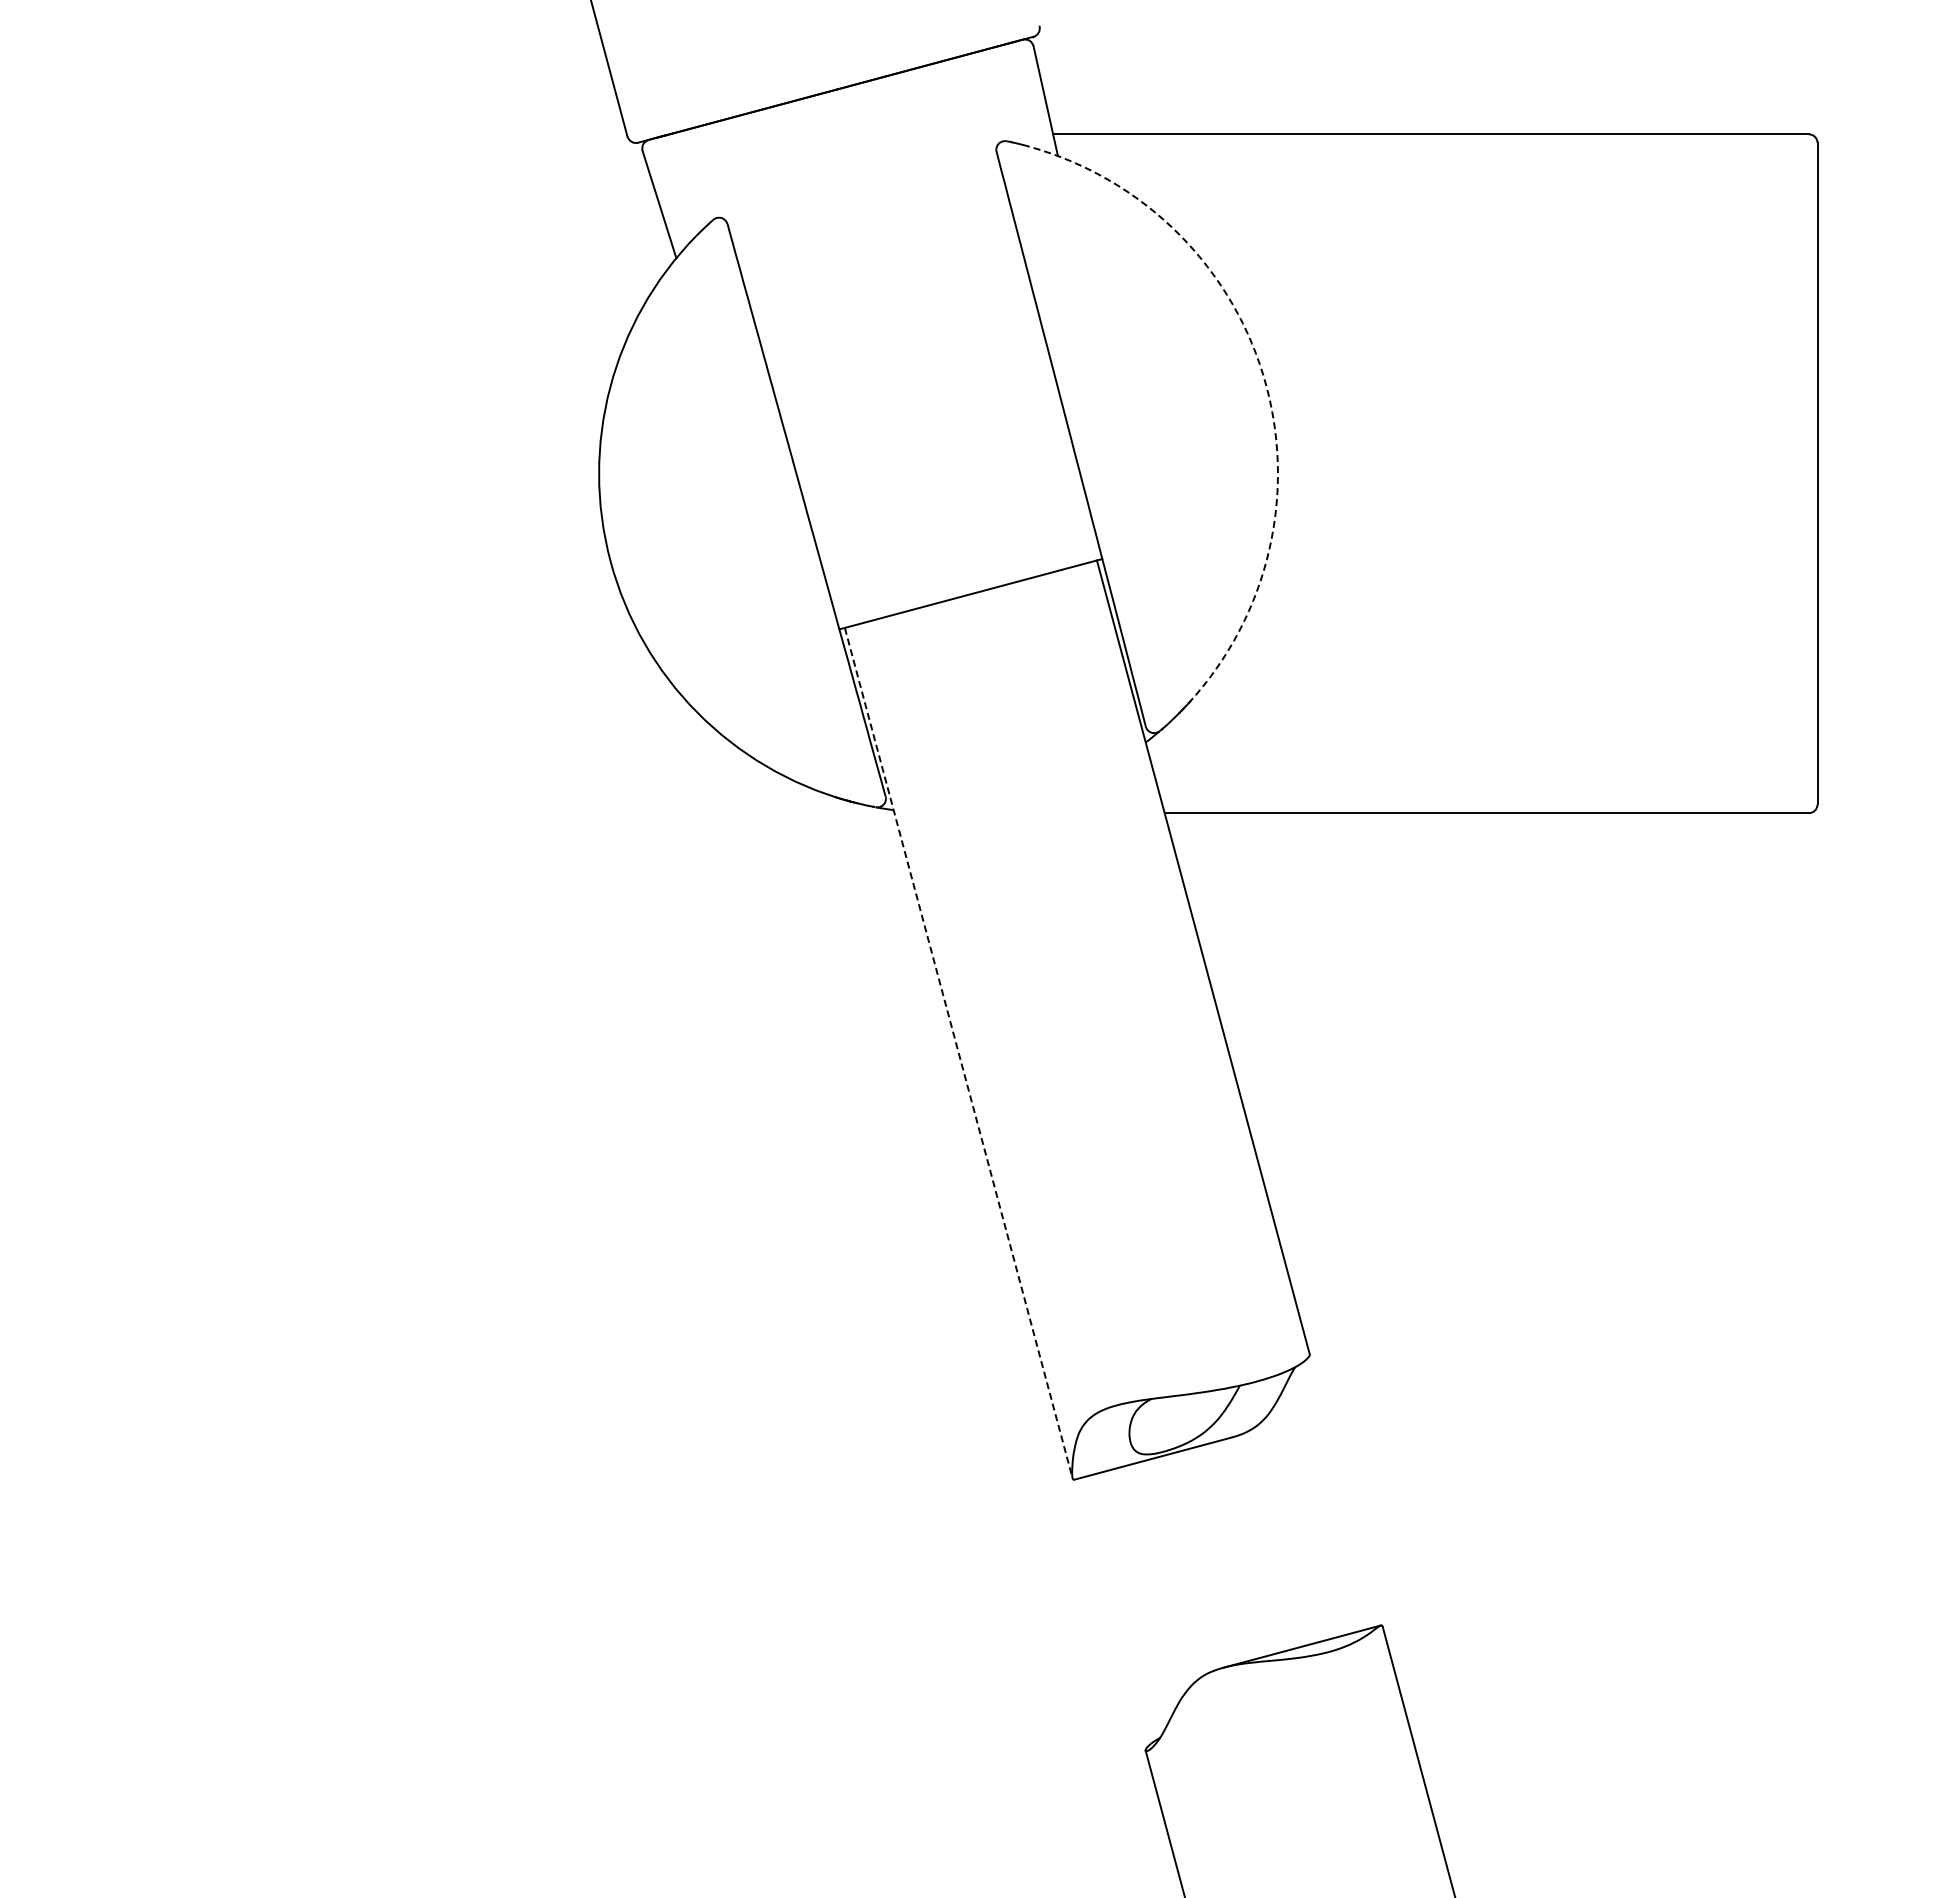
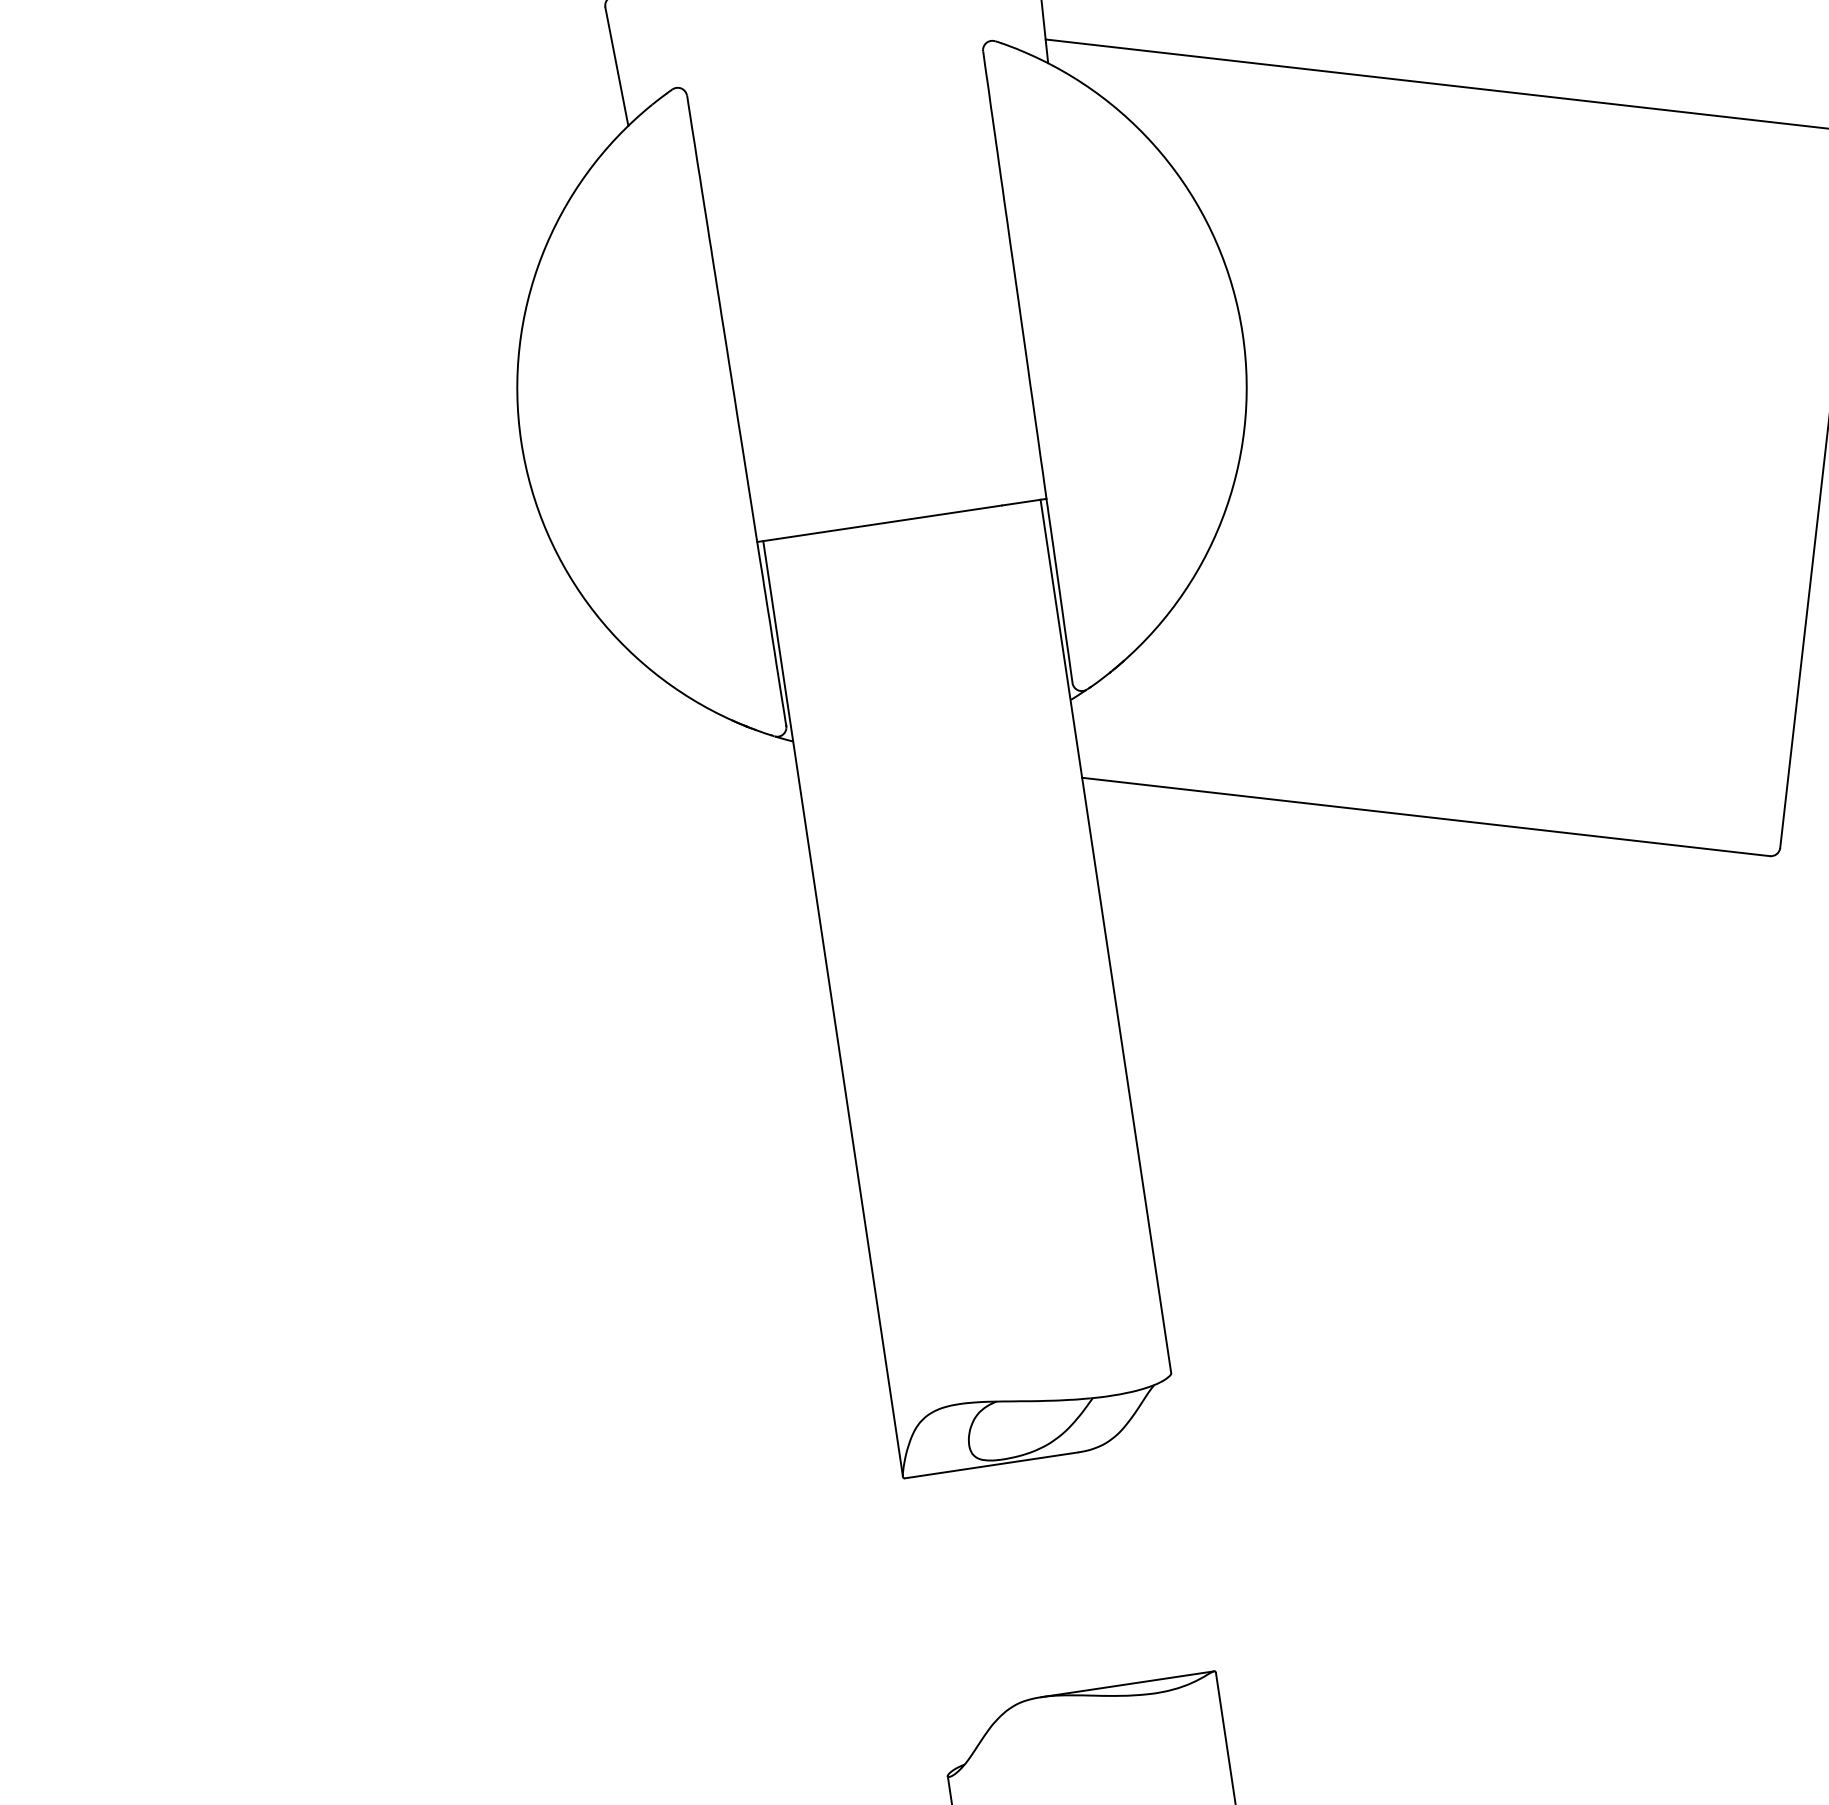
arc: (1266, 385) -> (1242, 333), dashed -> solid
line: (958, 1053) -> (832, 1009), dashed -> solid

